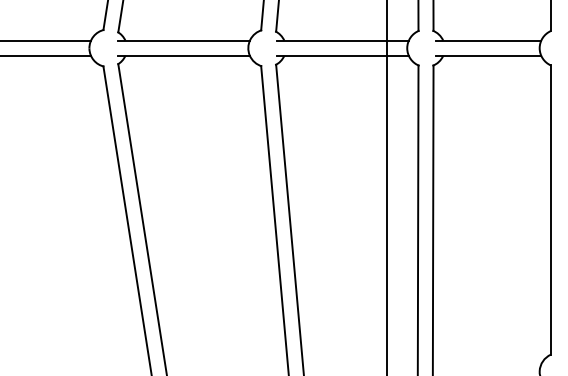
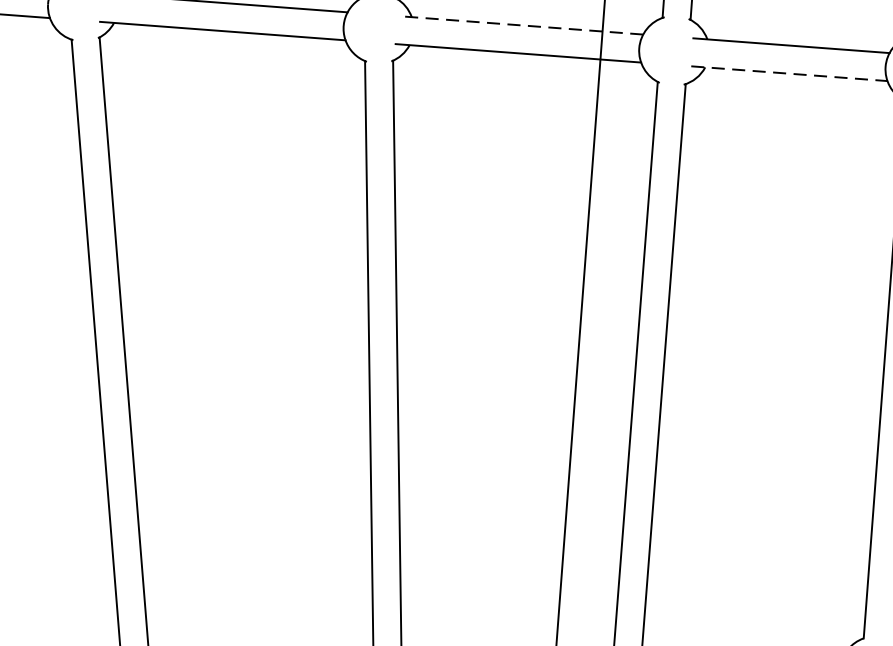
line: (342, 40) -> (519, 24), solid -> dashed
line: (488, 55) -> (789, 73), solid -> dashed

